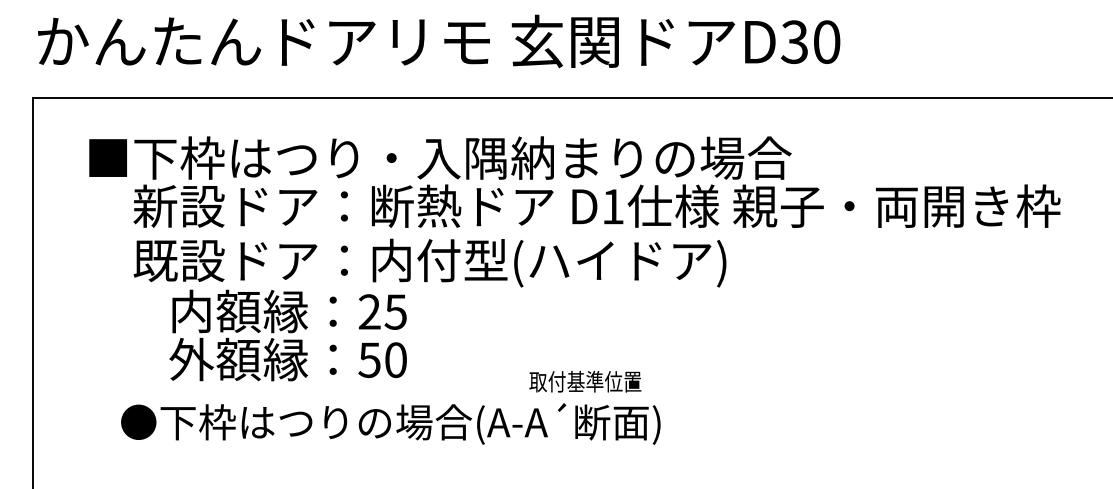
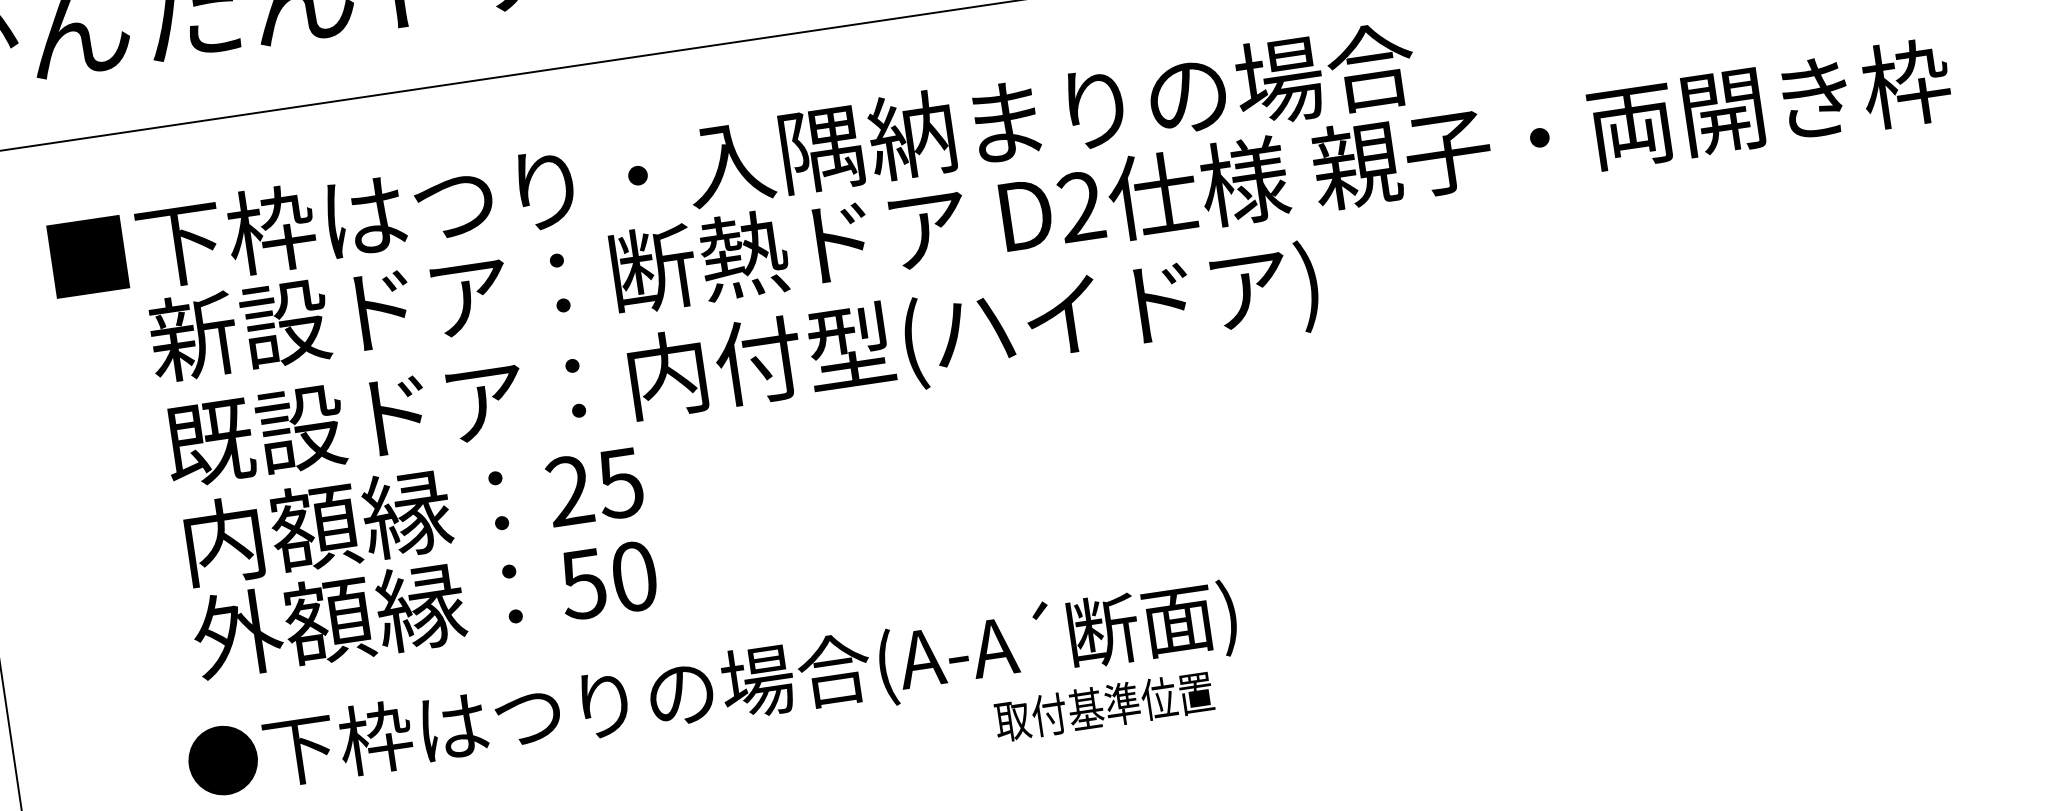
text: (612, 206) -> (1080, 206), D1 -> D2
text: (287, 335) -> (416, 559), moved
text: (585, 381) -> (1104, 706), moved

